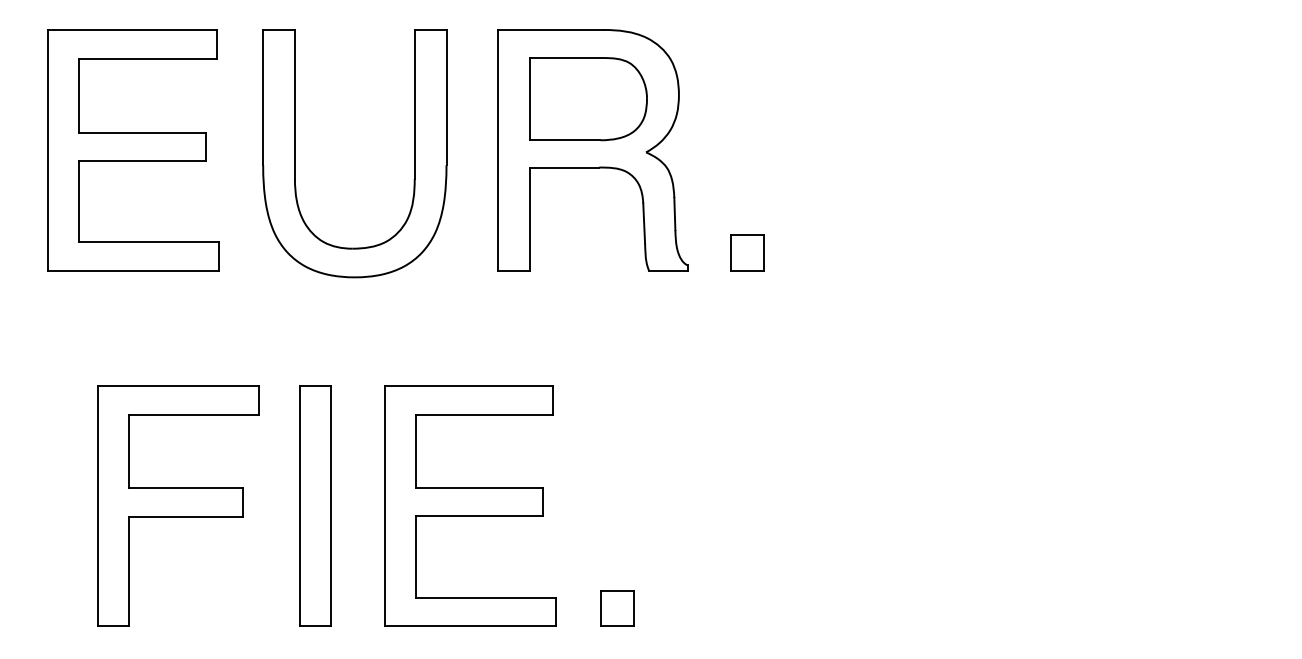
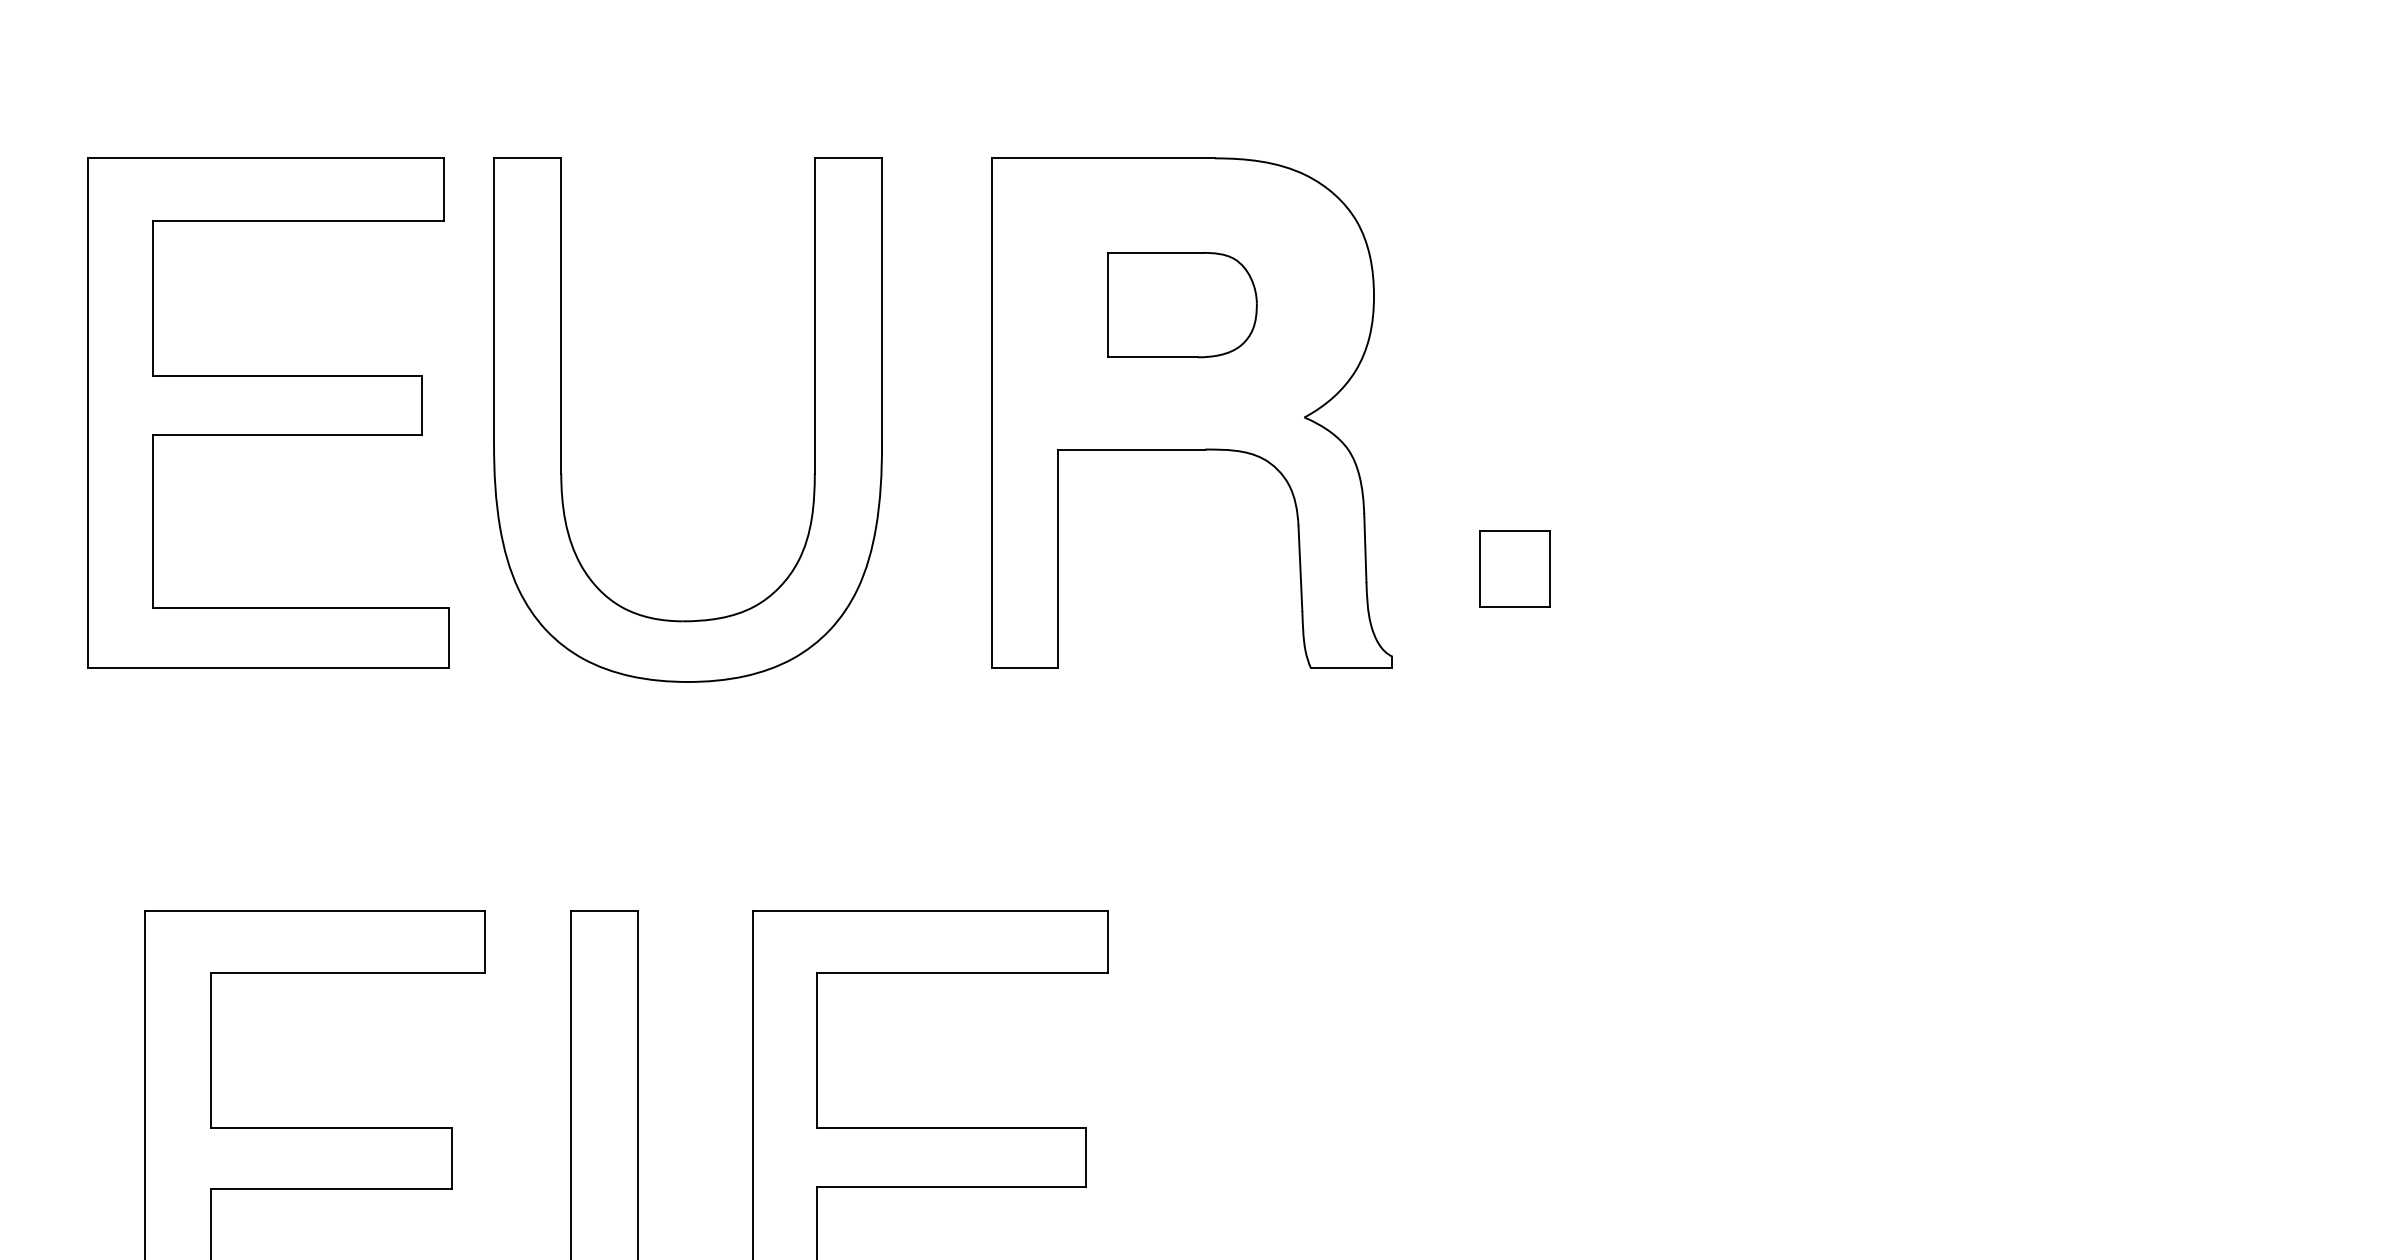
part: (588, 99) -> (1182, 305), size x0.6
part: (133, 150) -> (268, 413), moved
part: (747, 252) -> (1514, 567), moved

